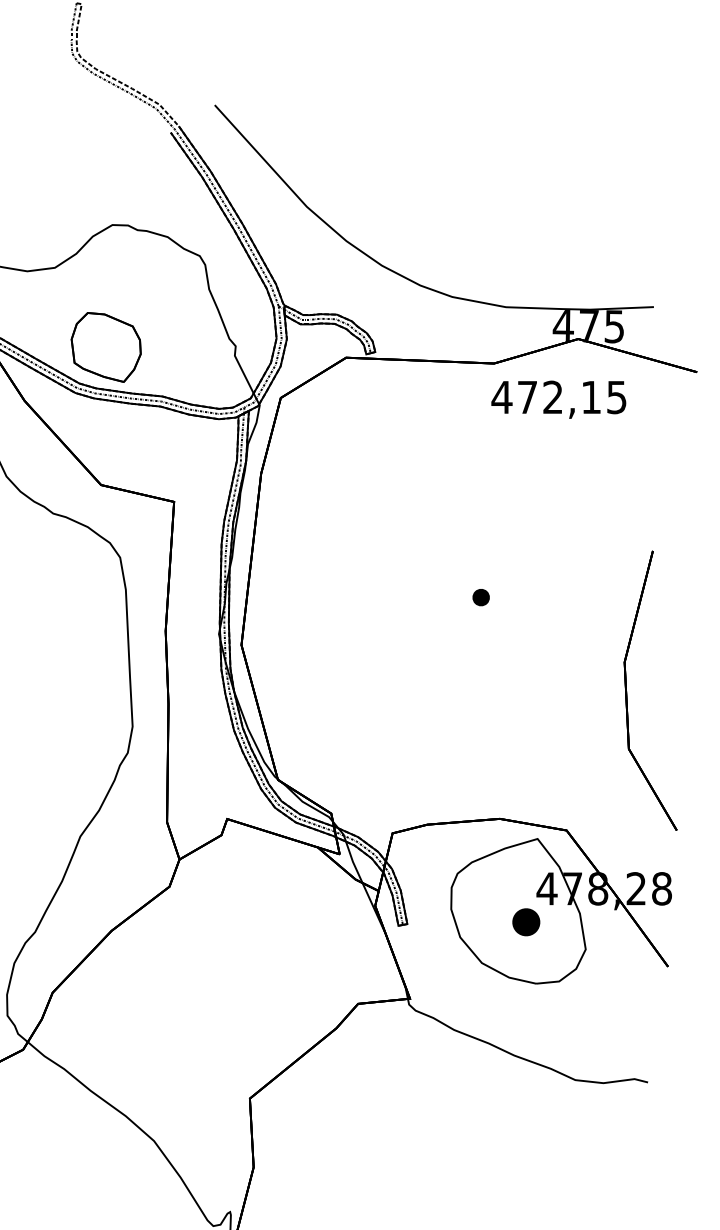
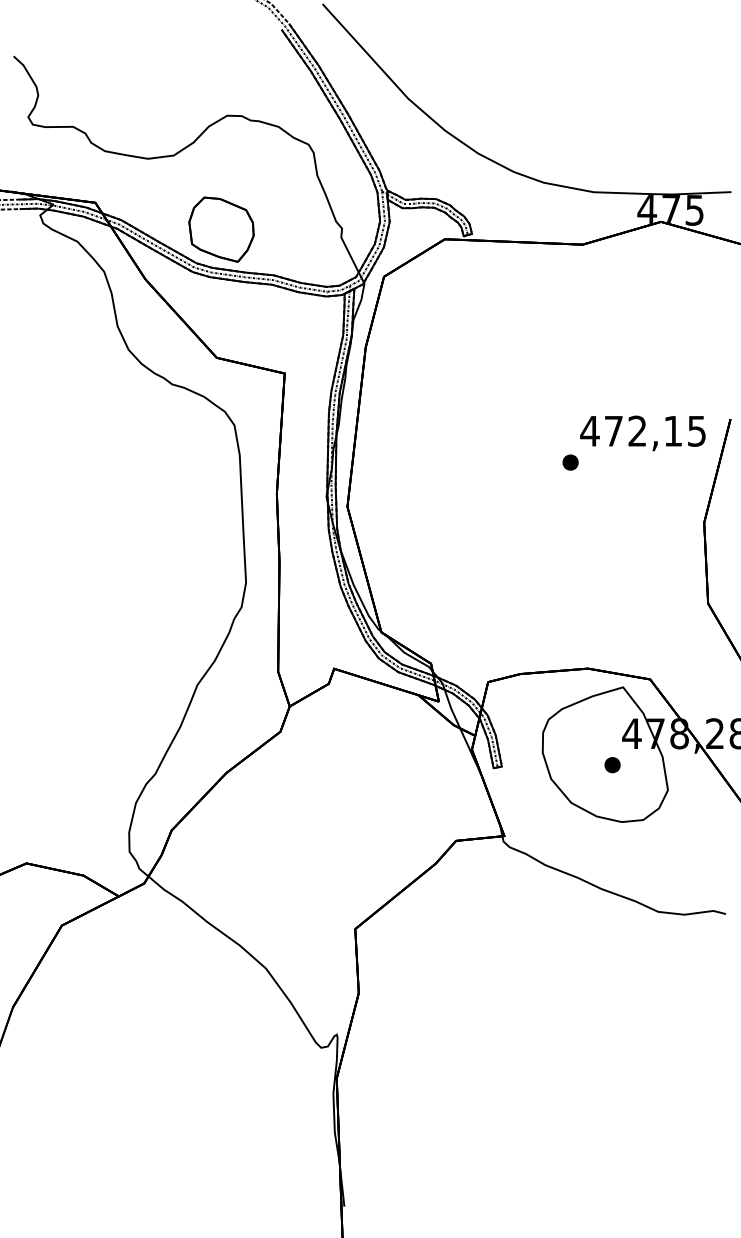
text: (558, 399) -> (642, 433), moved
part: (526, 922) -> (612, 765), size x0.62

